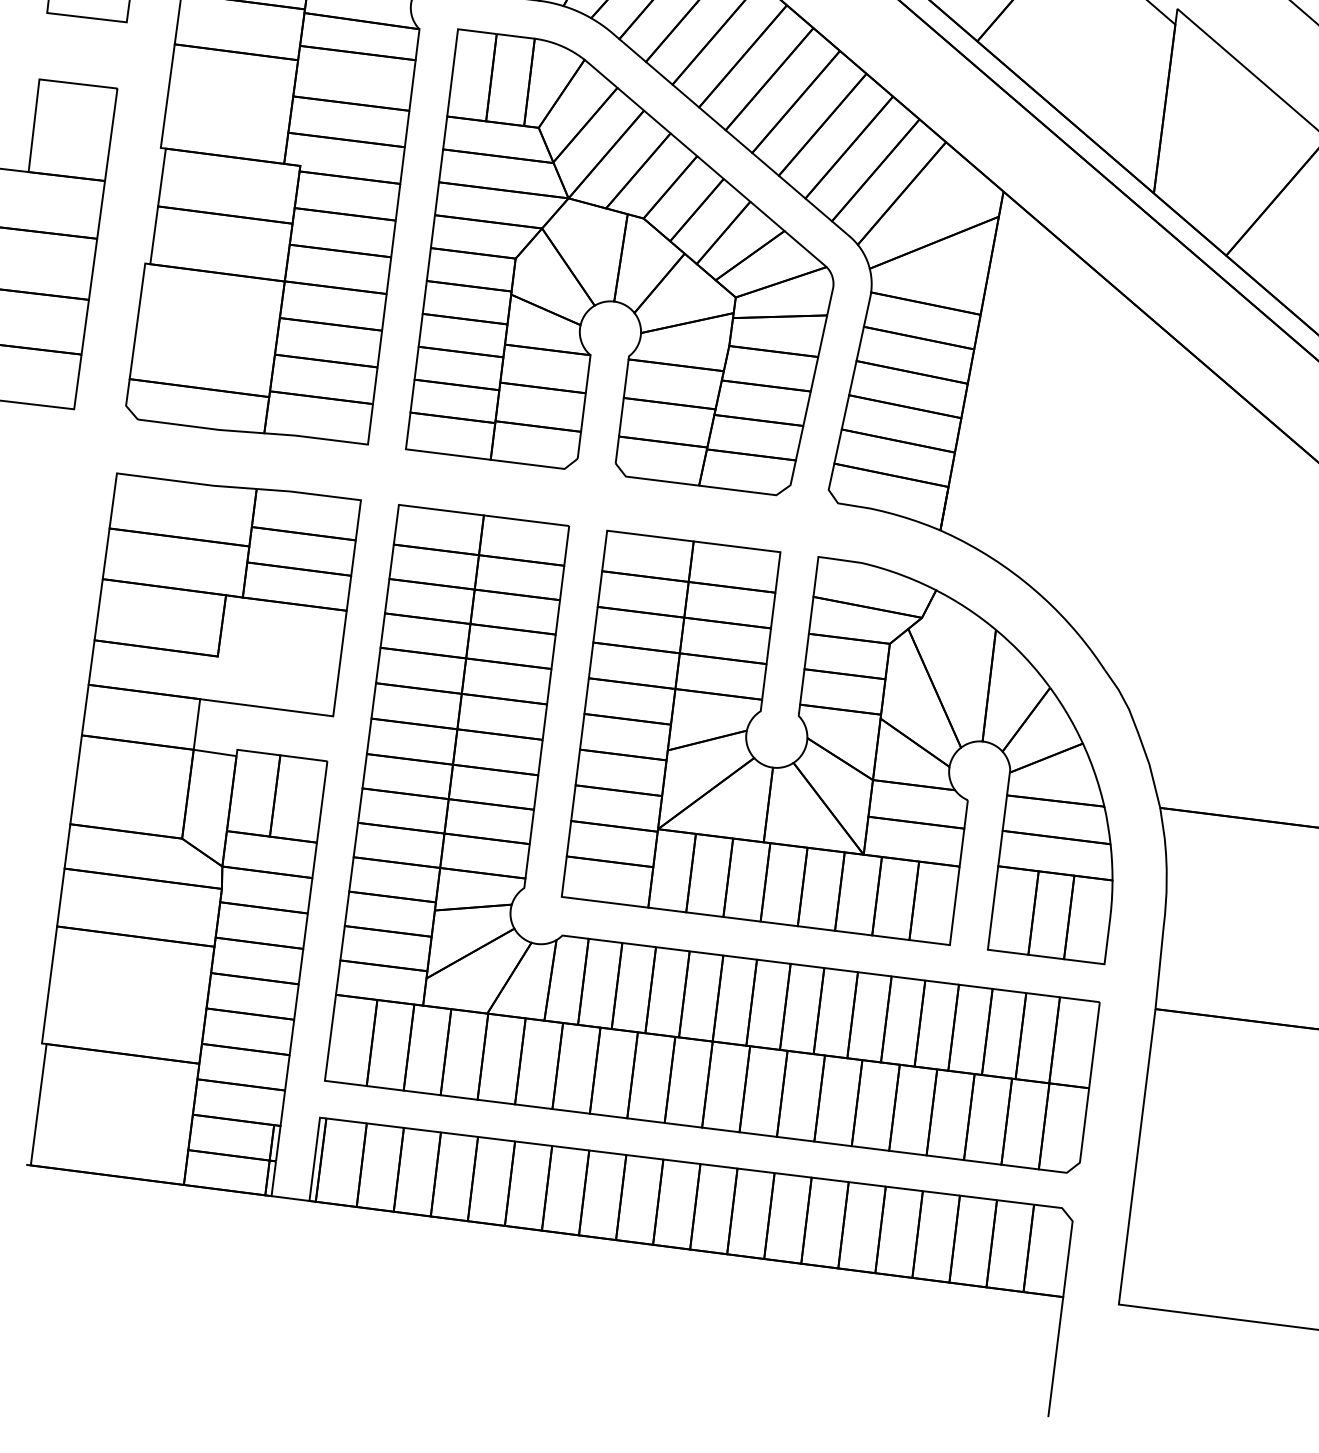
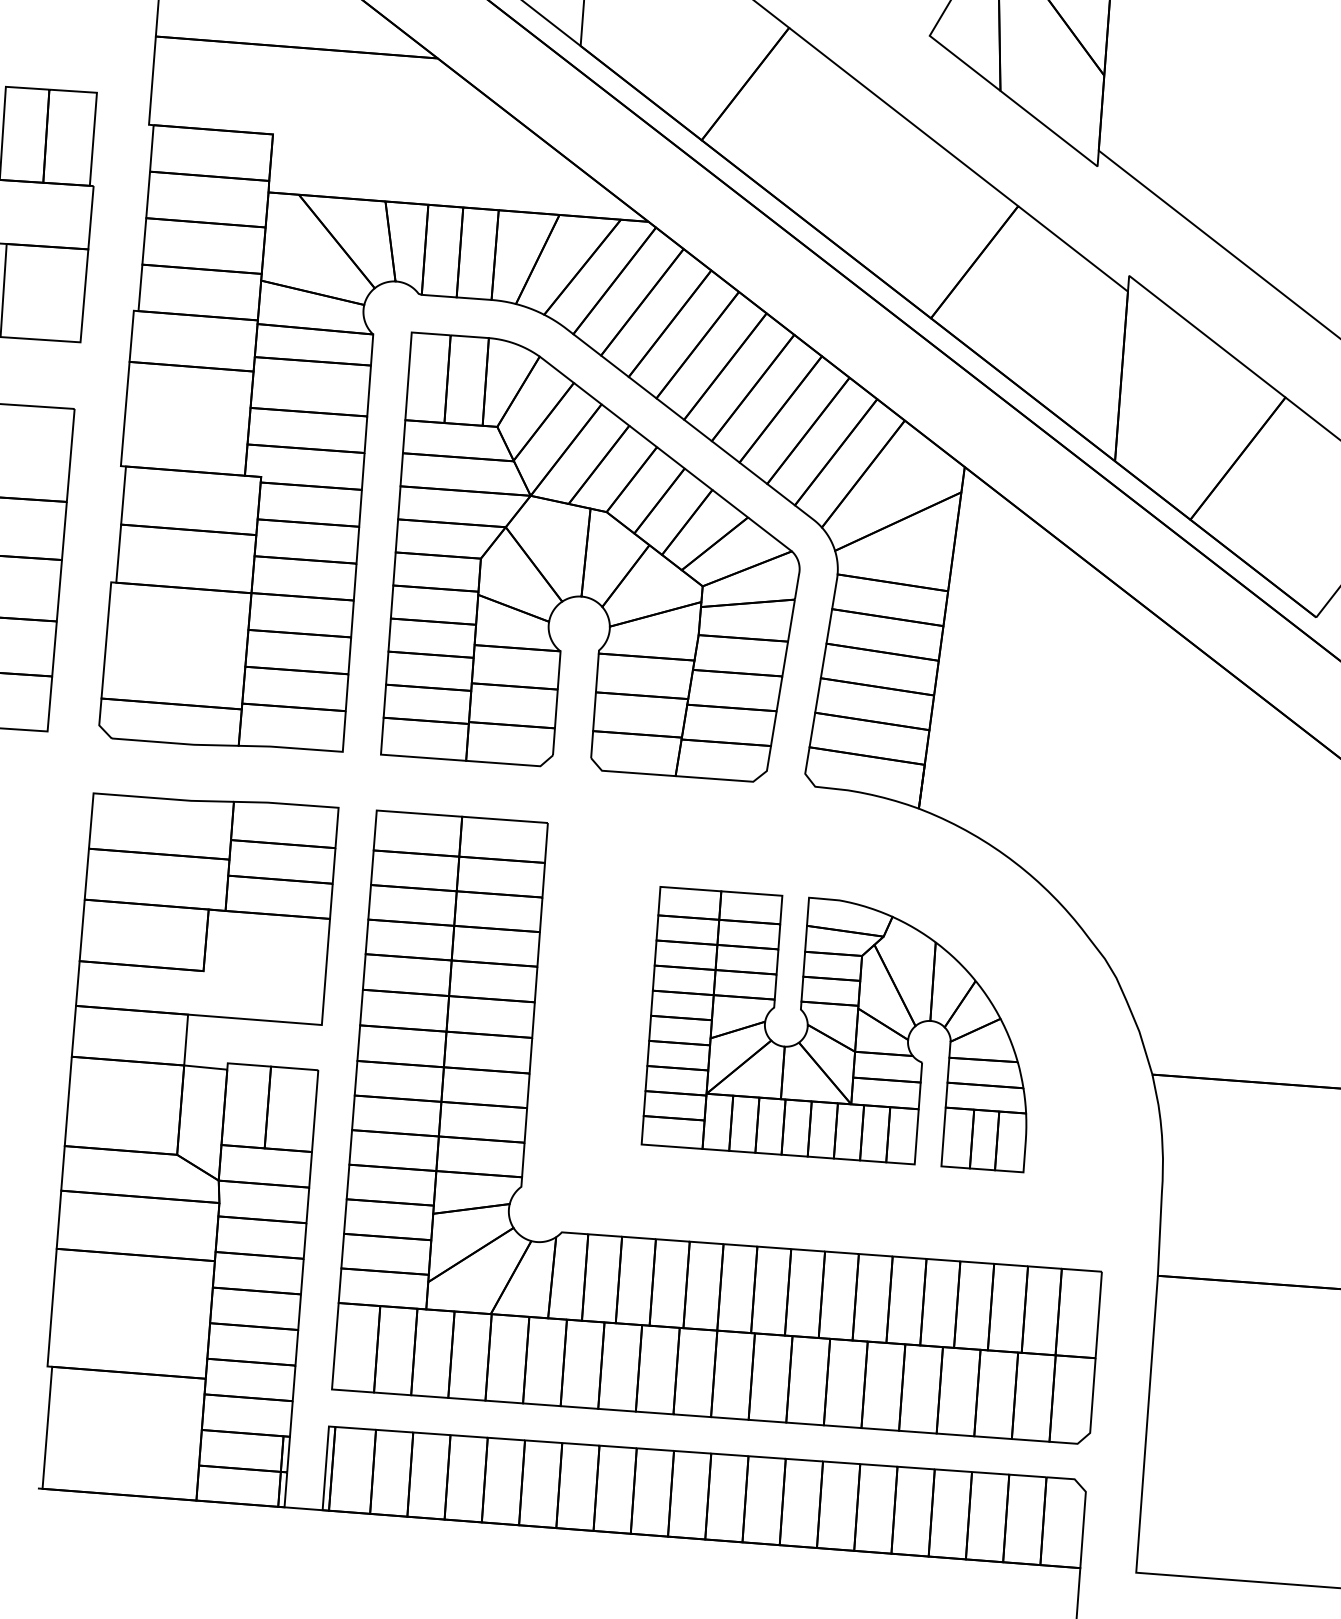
part: (843, 746) -> (833, 1029), size x0.7

